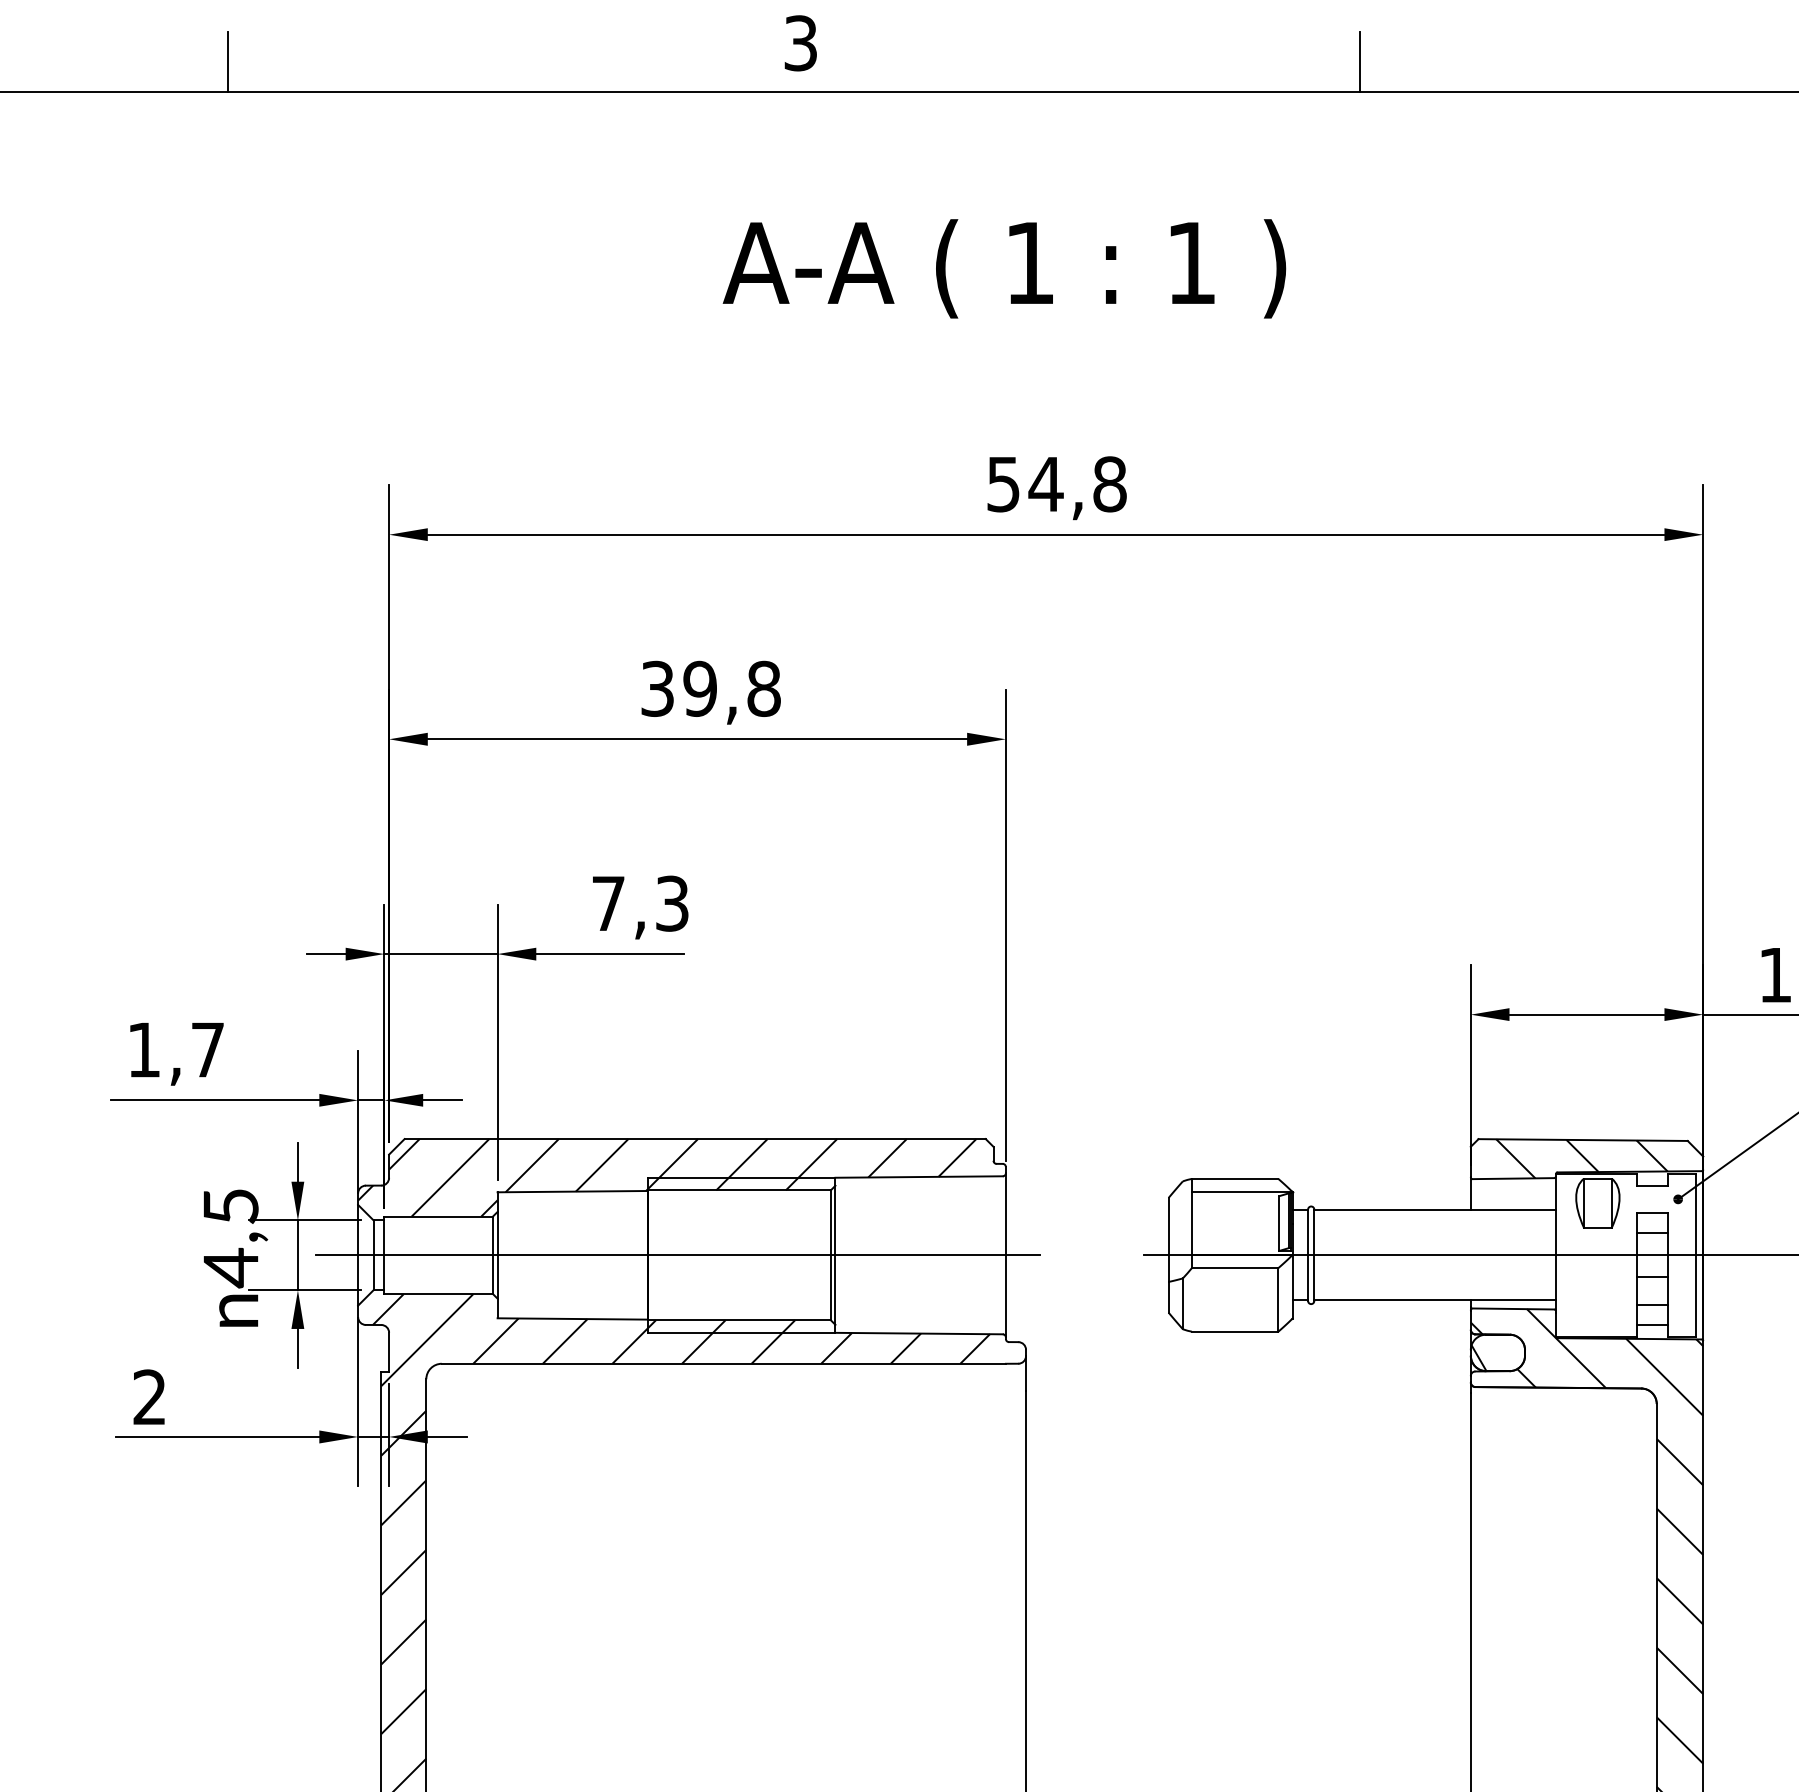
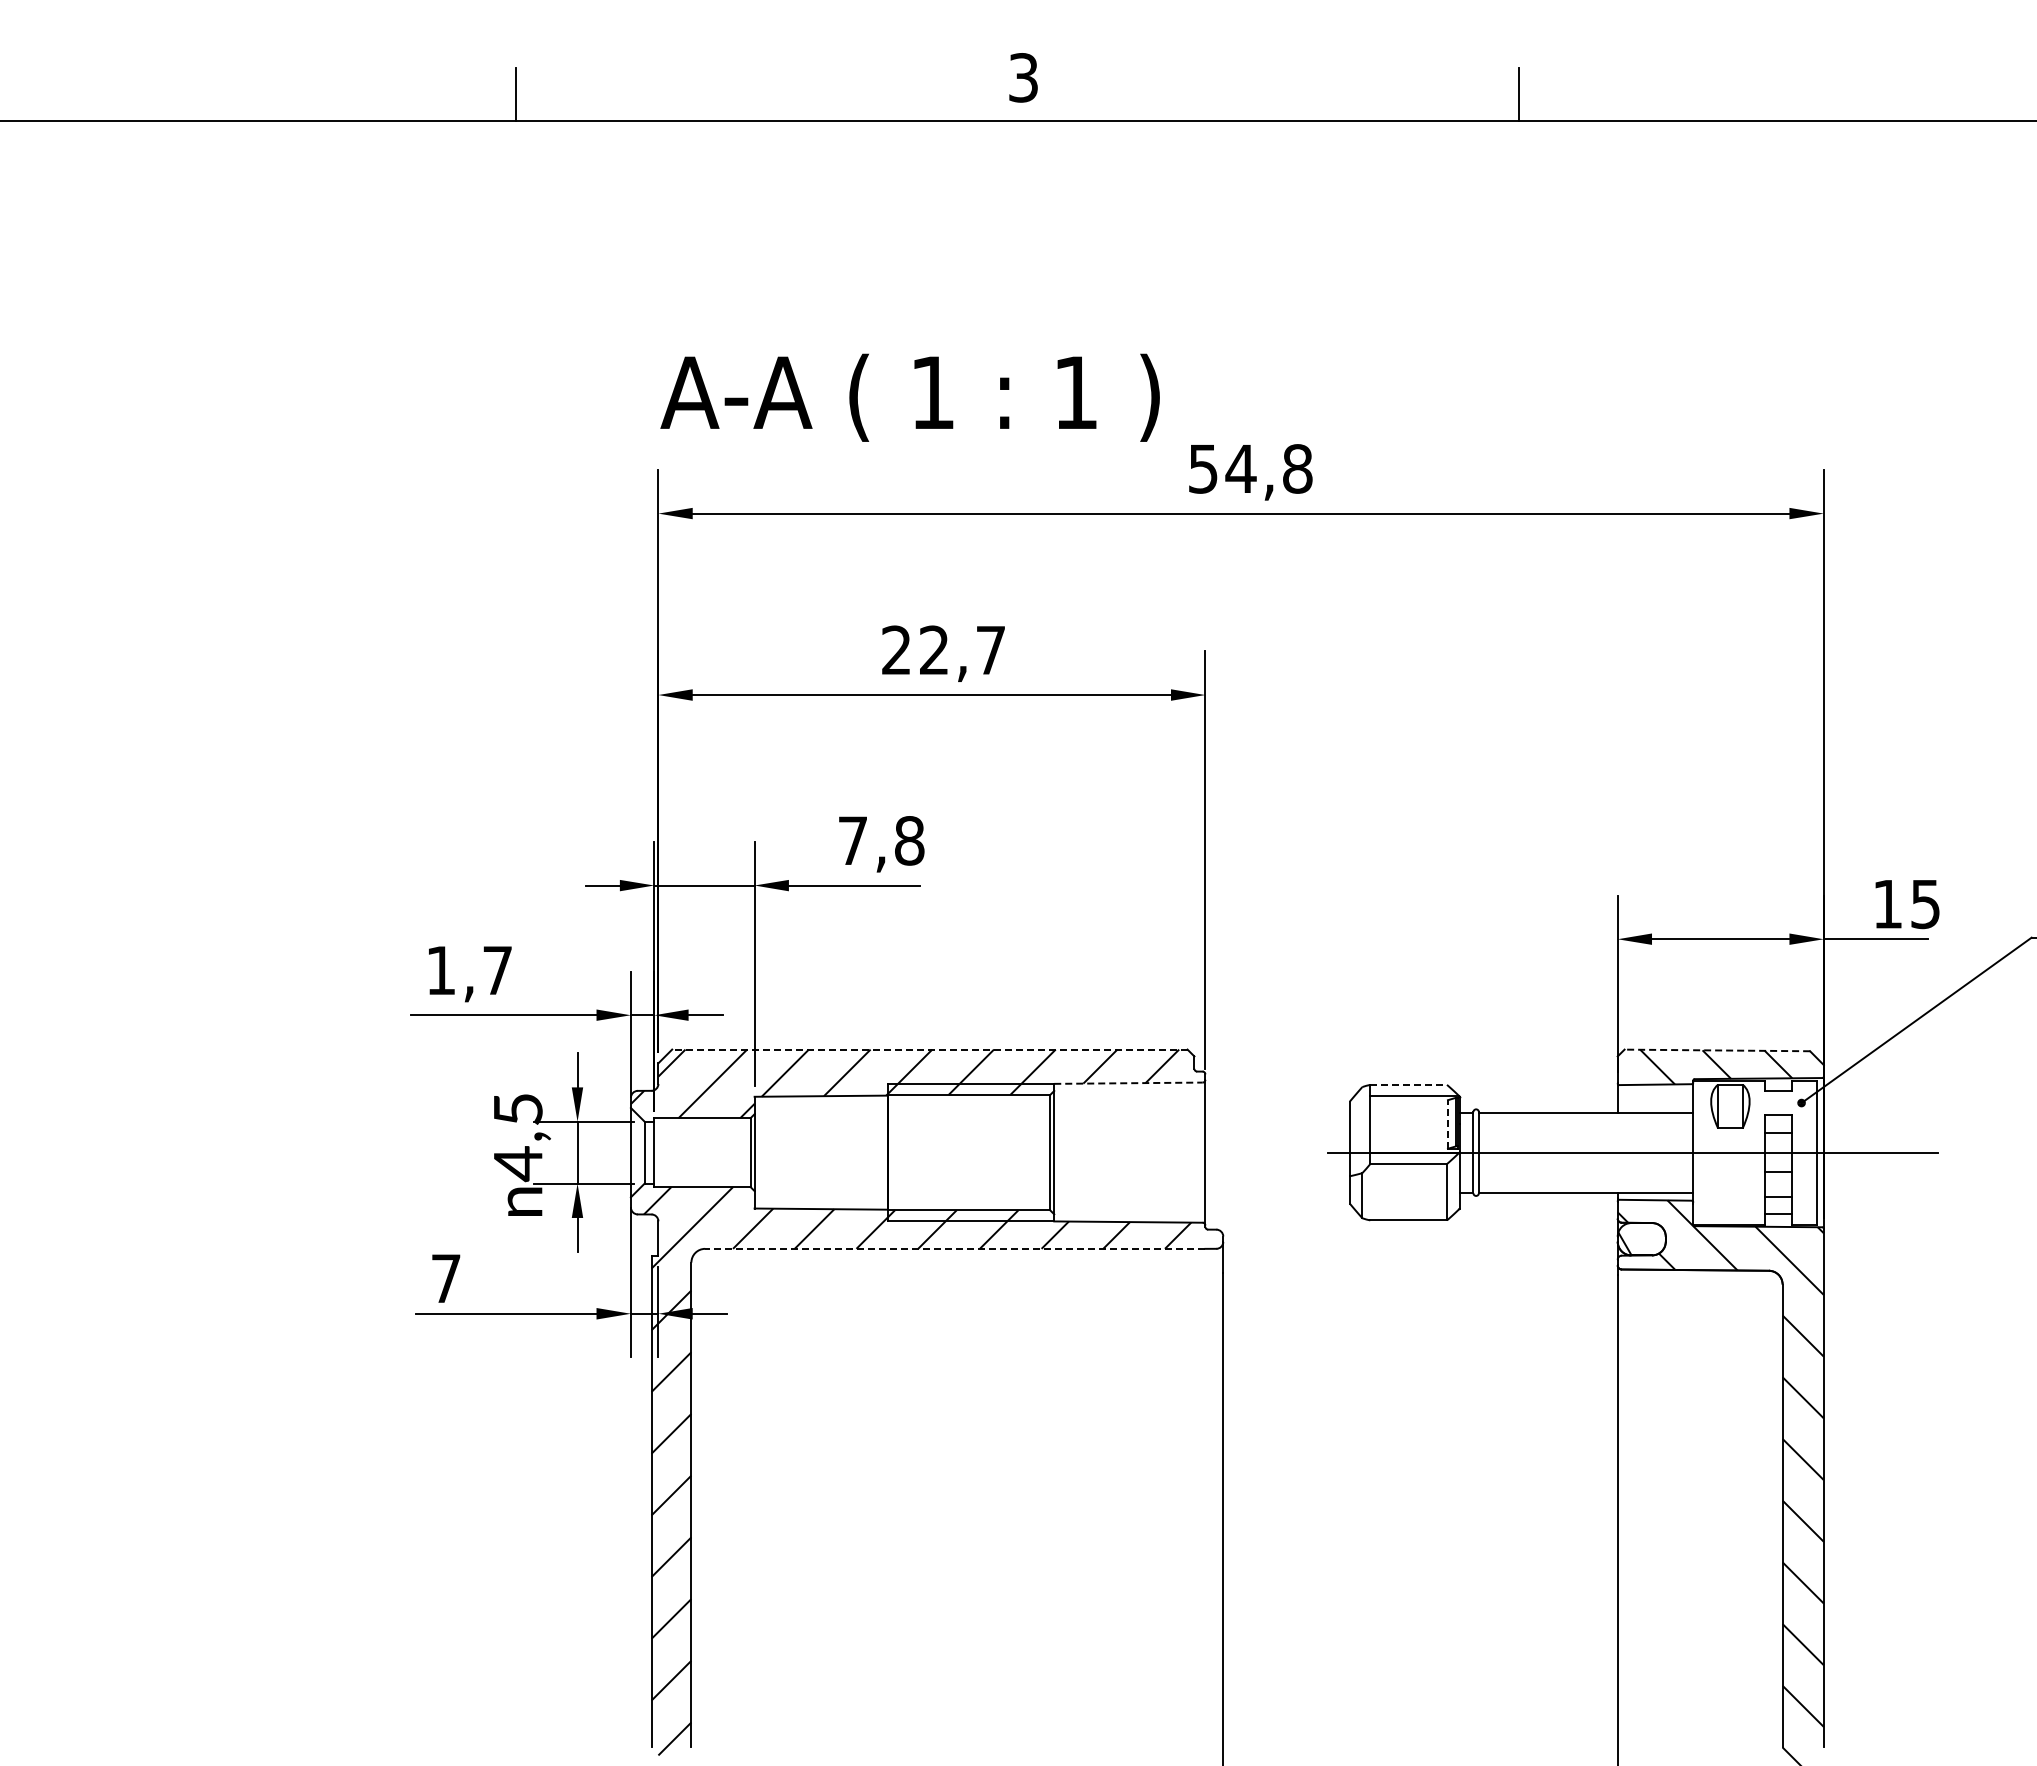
text: (1003, 268) -> (909, 397), moved
text: (710, 689) -> (943, 650), 39,8 -> 22,7
text: (672, 903) -> (909, 840), 7,3 -> 7,8
line: (694, 1138) -> (929, 1049), solid -> dashed
line: (1583, 1140) -> (1717, 1050), solid -> dashed
line: (919, 1177) -> (1128, 1083), solid -> dashed
line: (1236, 1178) -> (1409, 1084), solid -> dashed
line: (1278, 1222) -> (1447, 1123), solid -> dashed
line: (677, 1255) -> (914, 1152), removed
line: (722, 1363) -> (954, 1248), solid -> dashed
text: (149, 1396) -> (445, 1277), 2 -> 7

